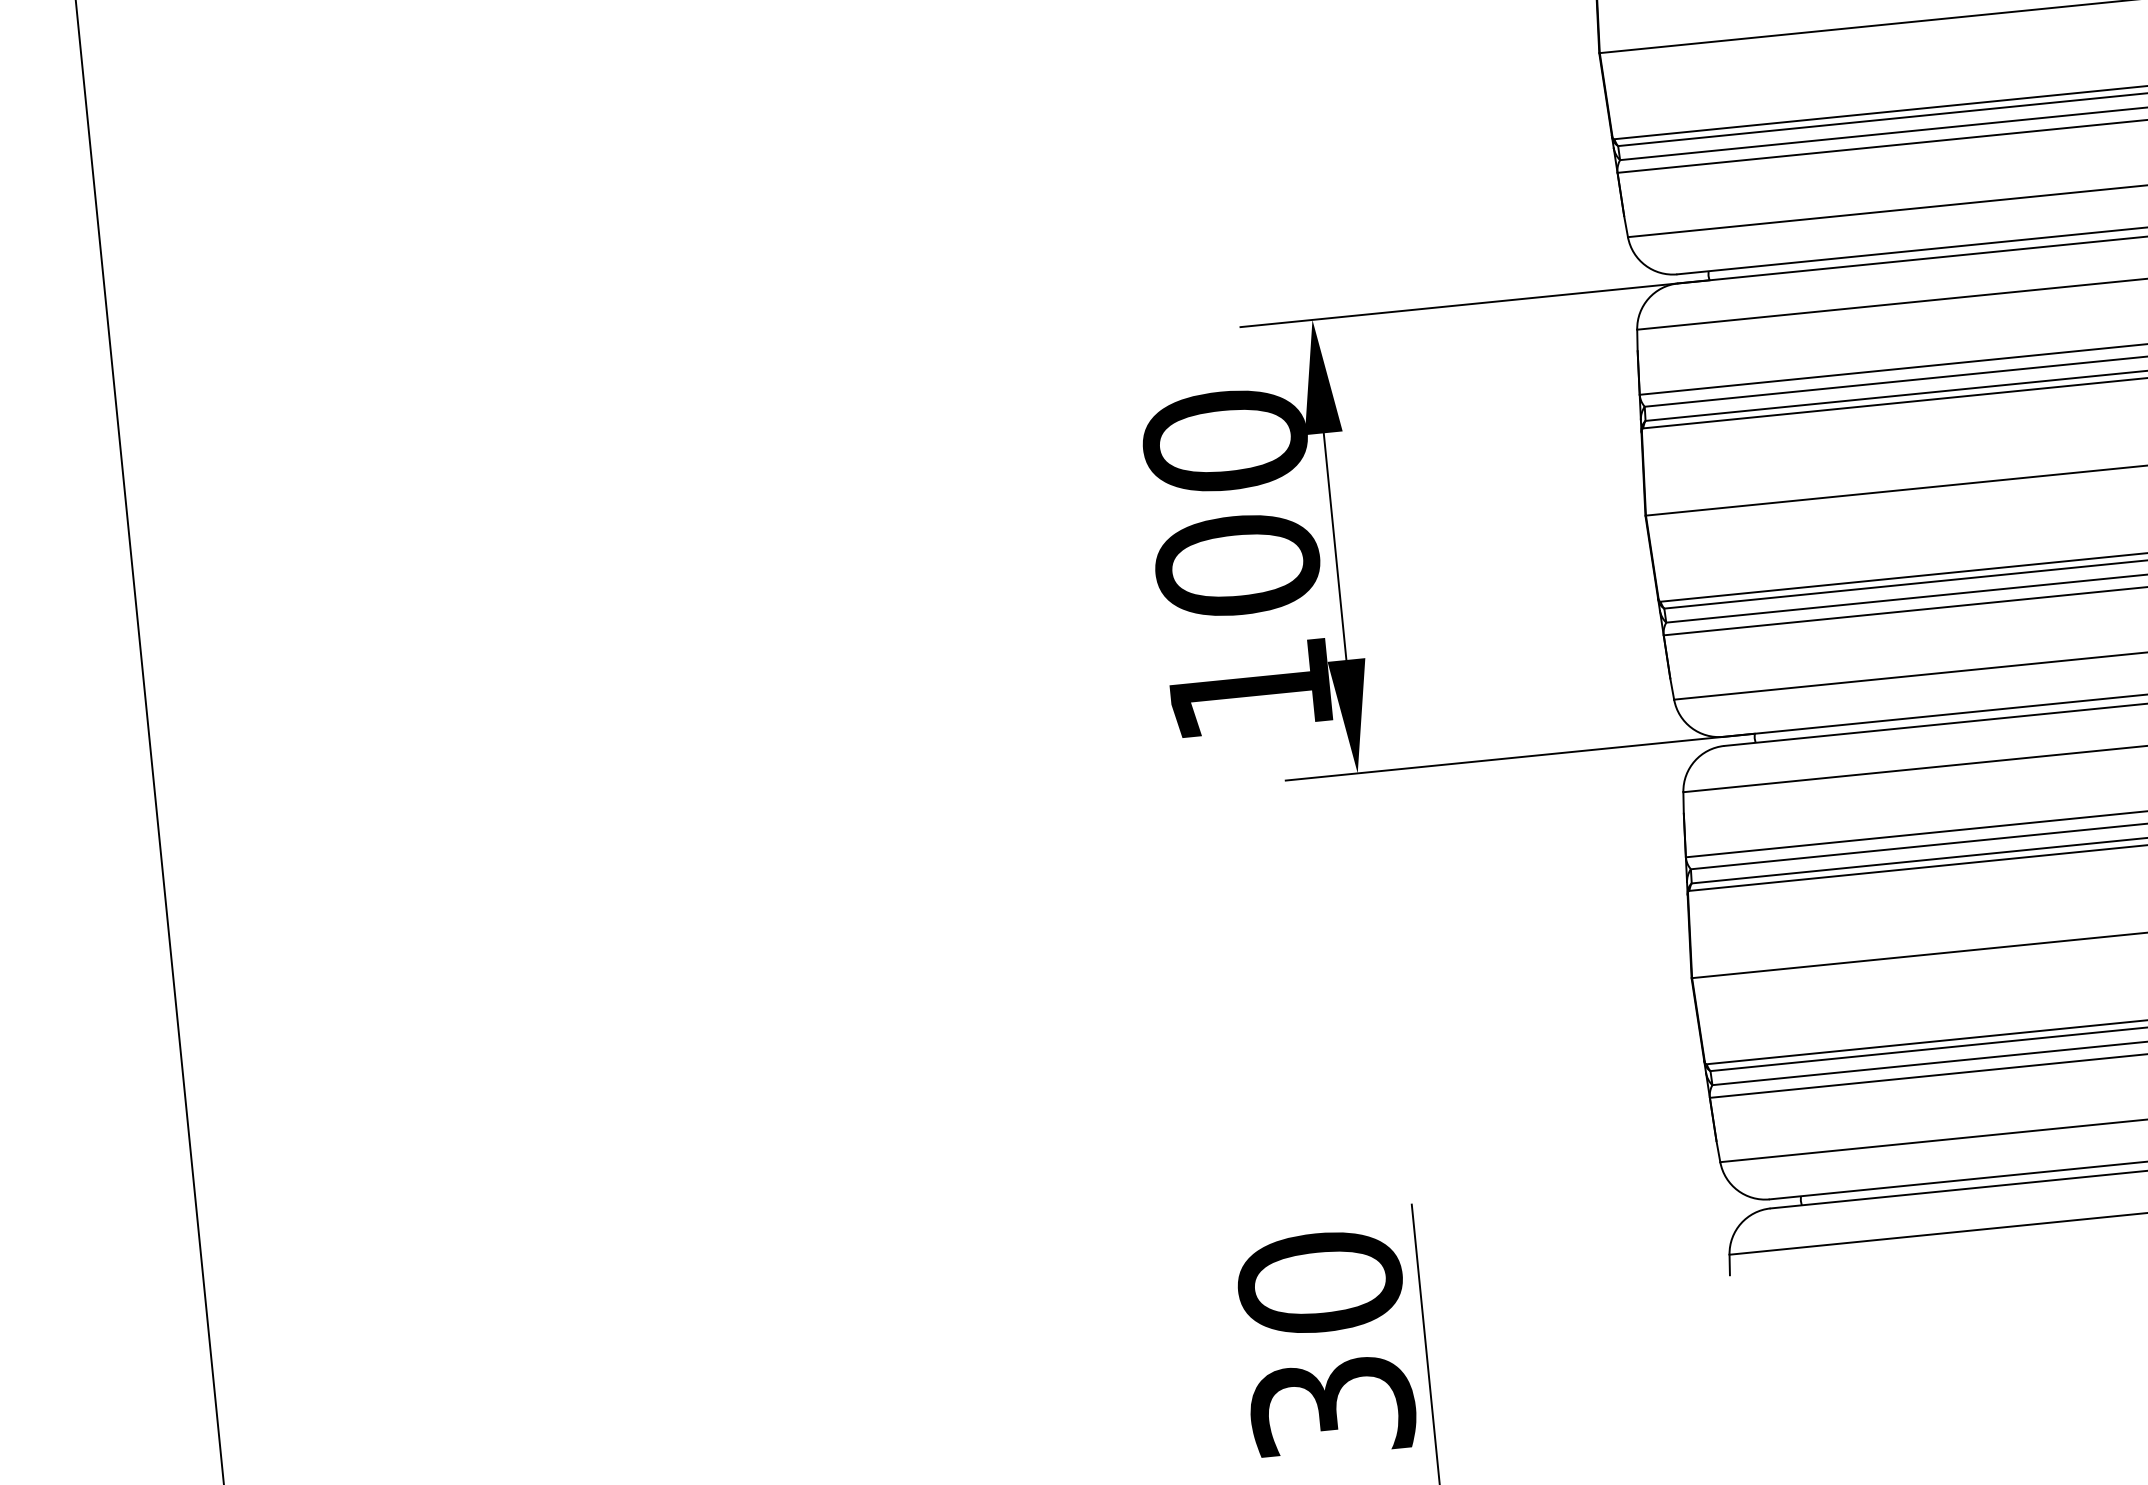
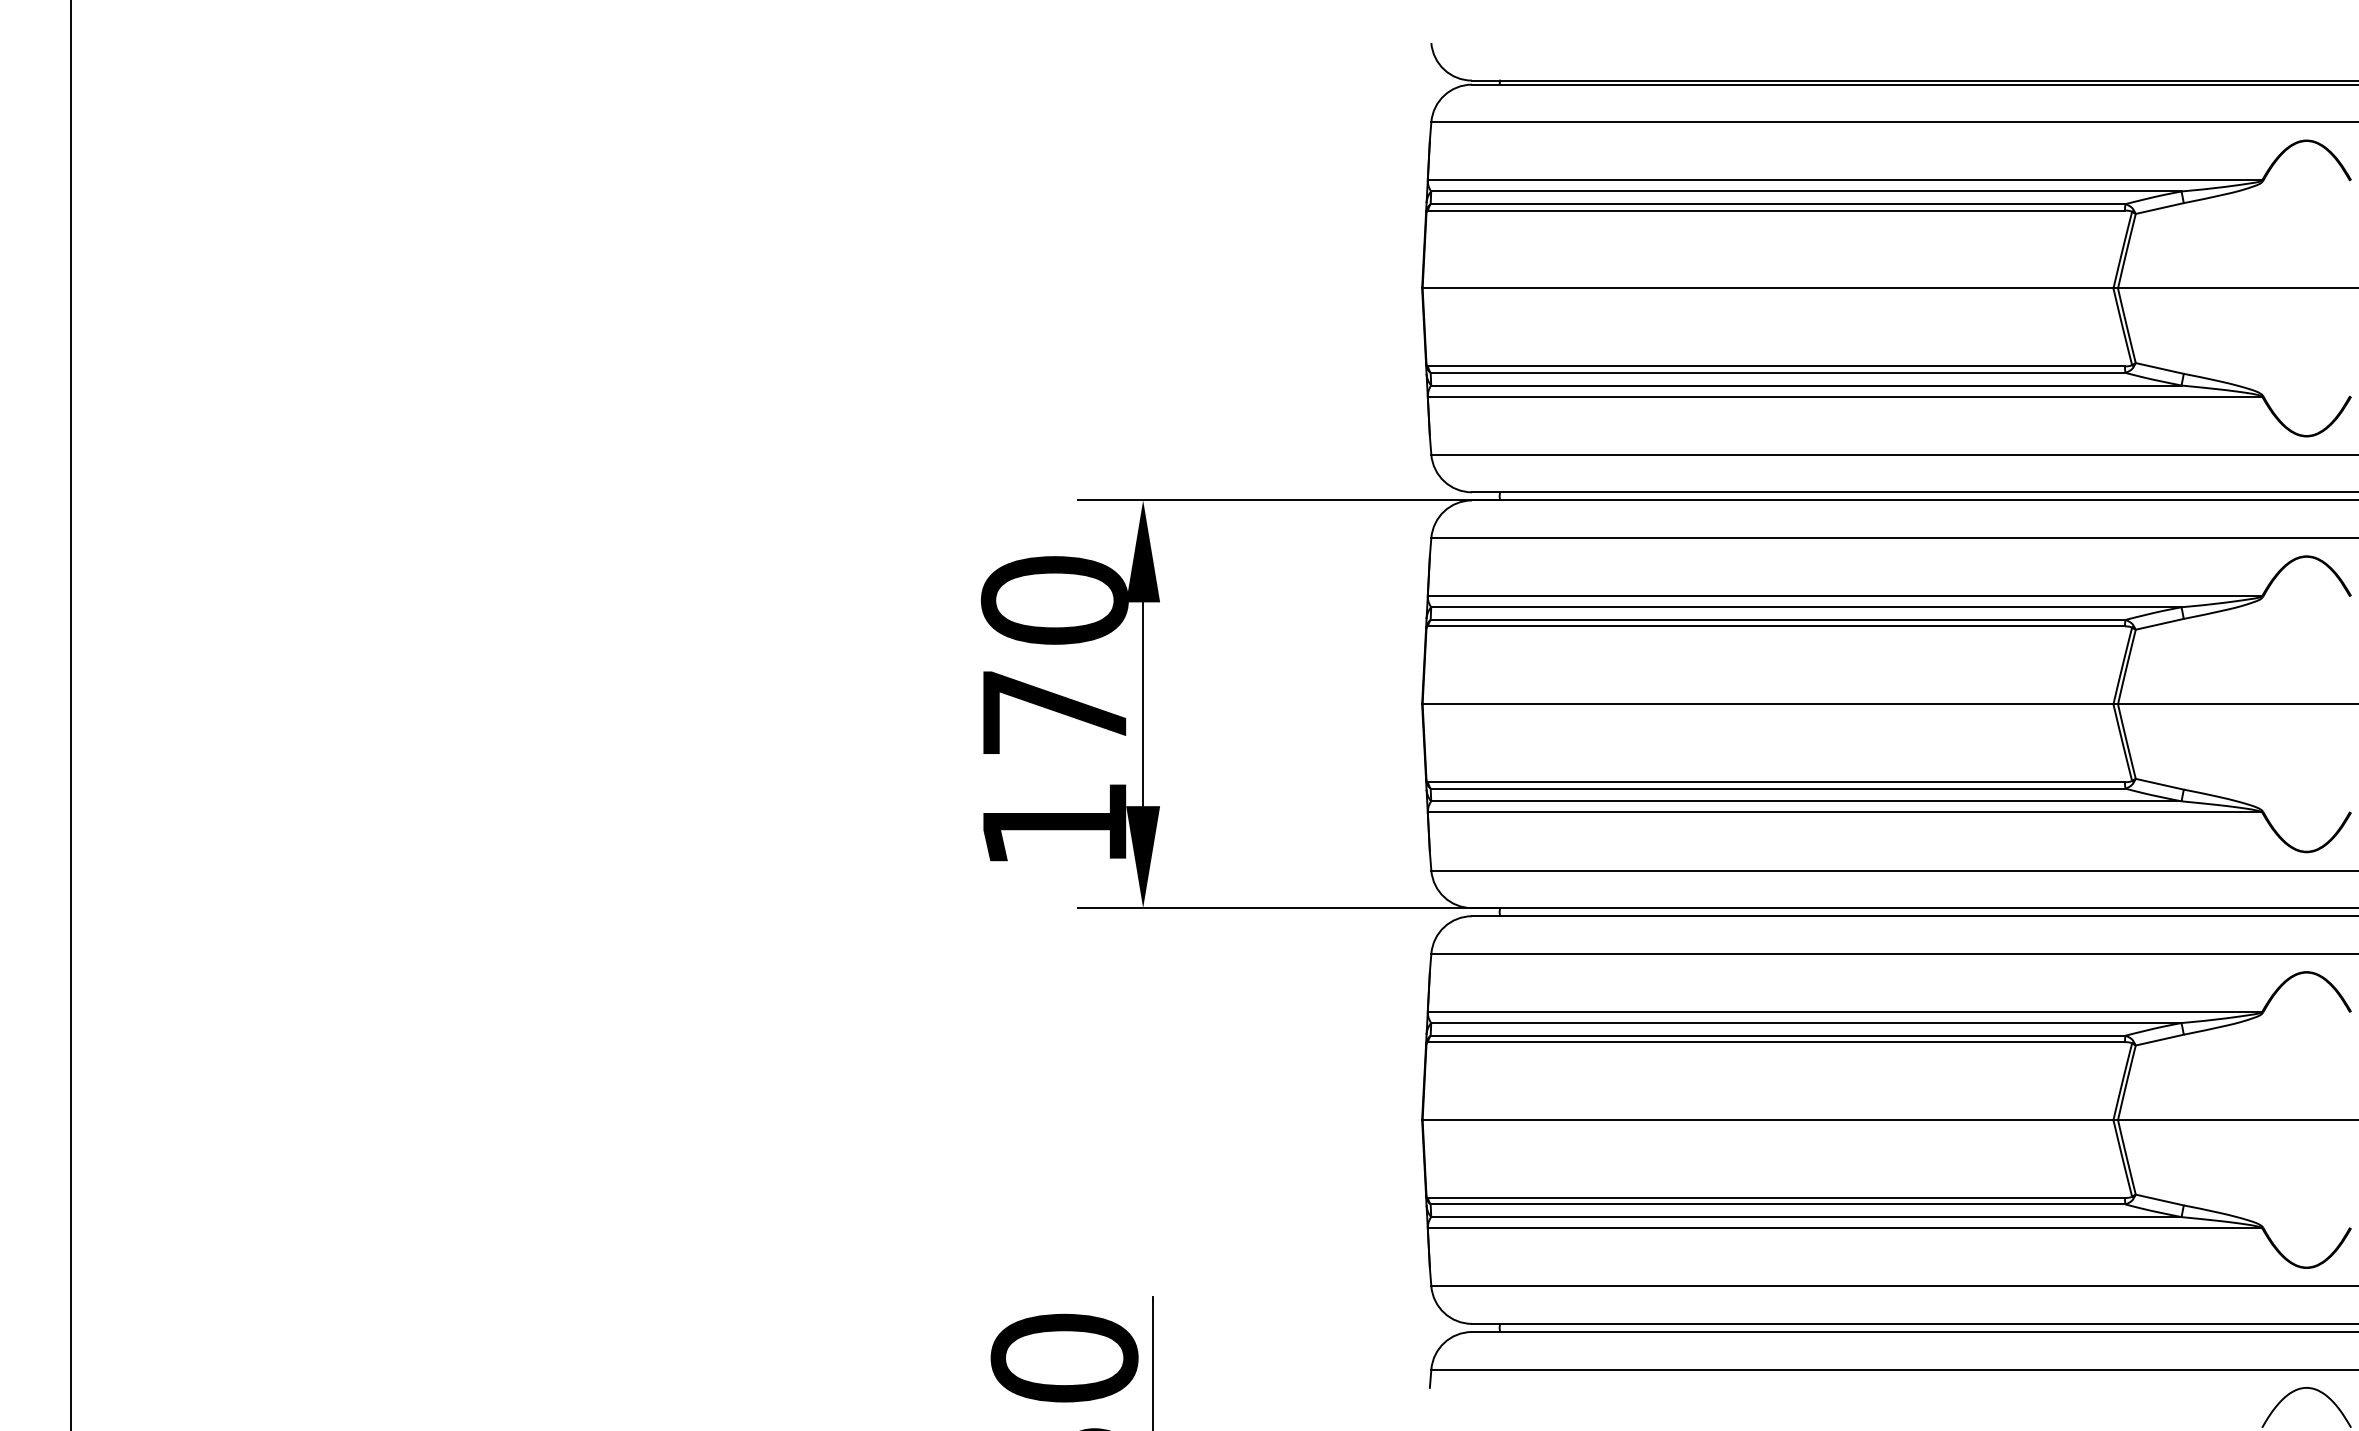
text: (1237, 565) -> (1054, 712), 100 -> 170

